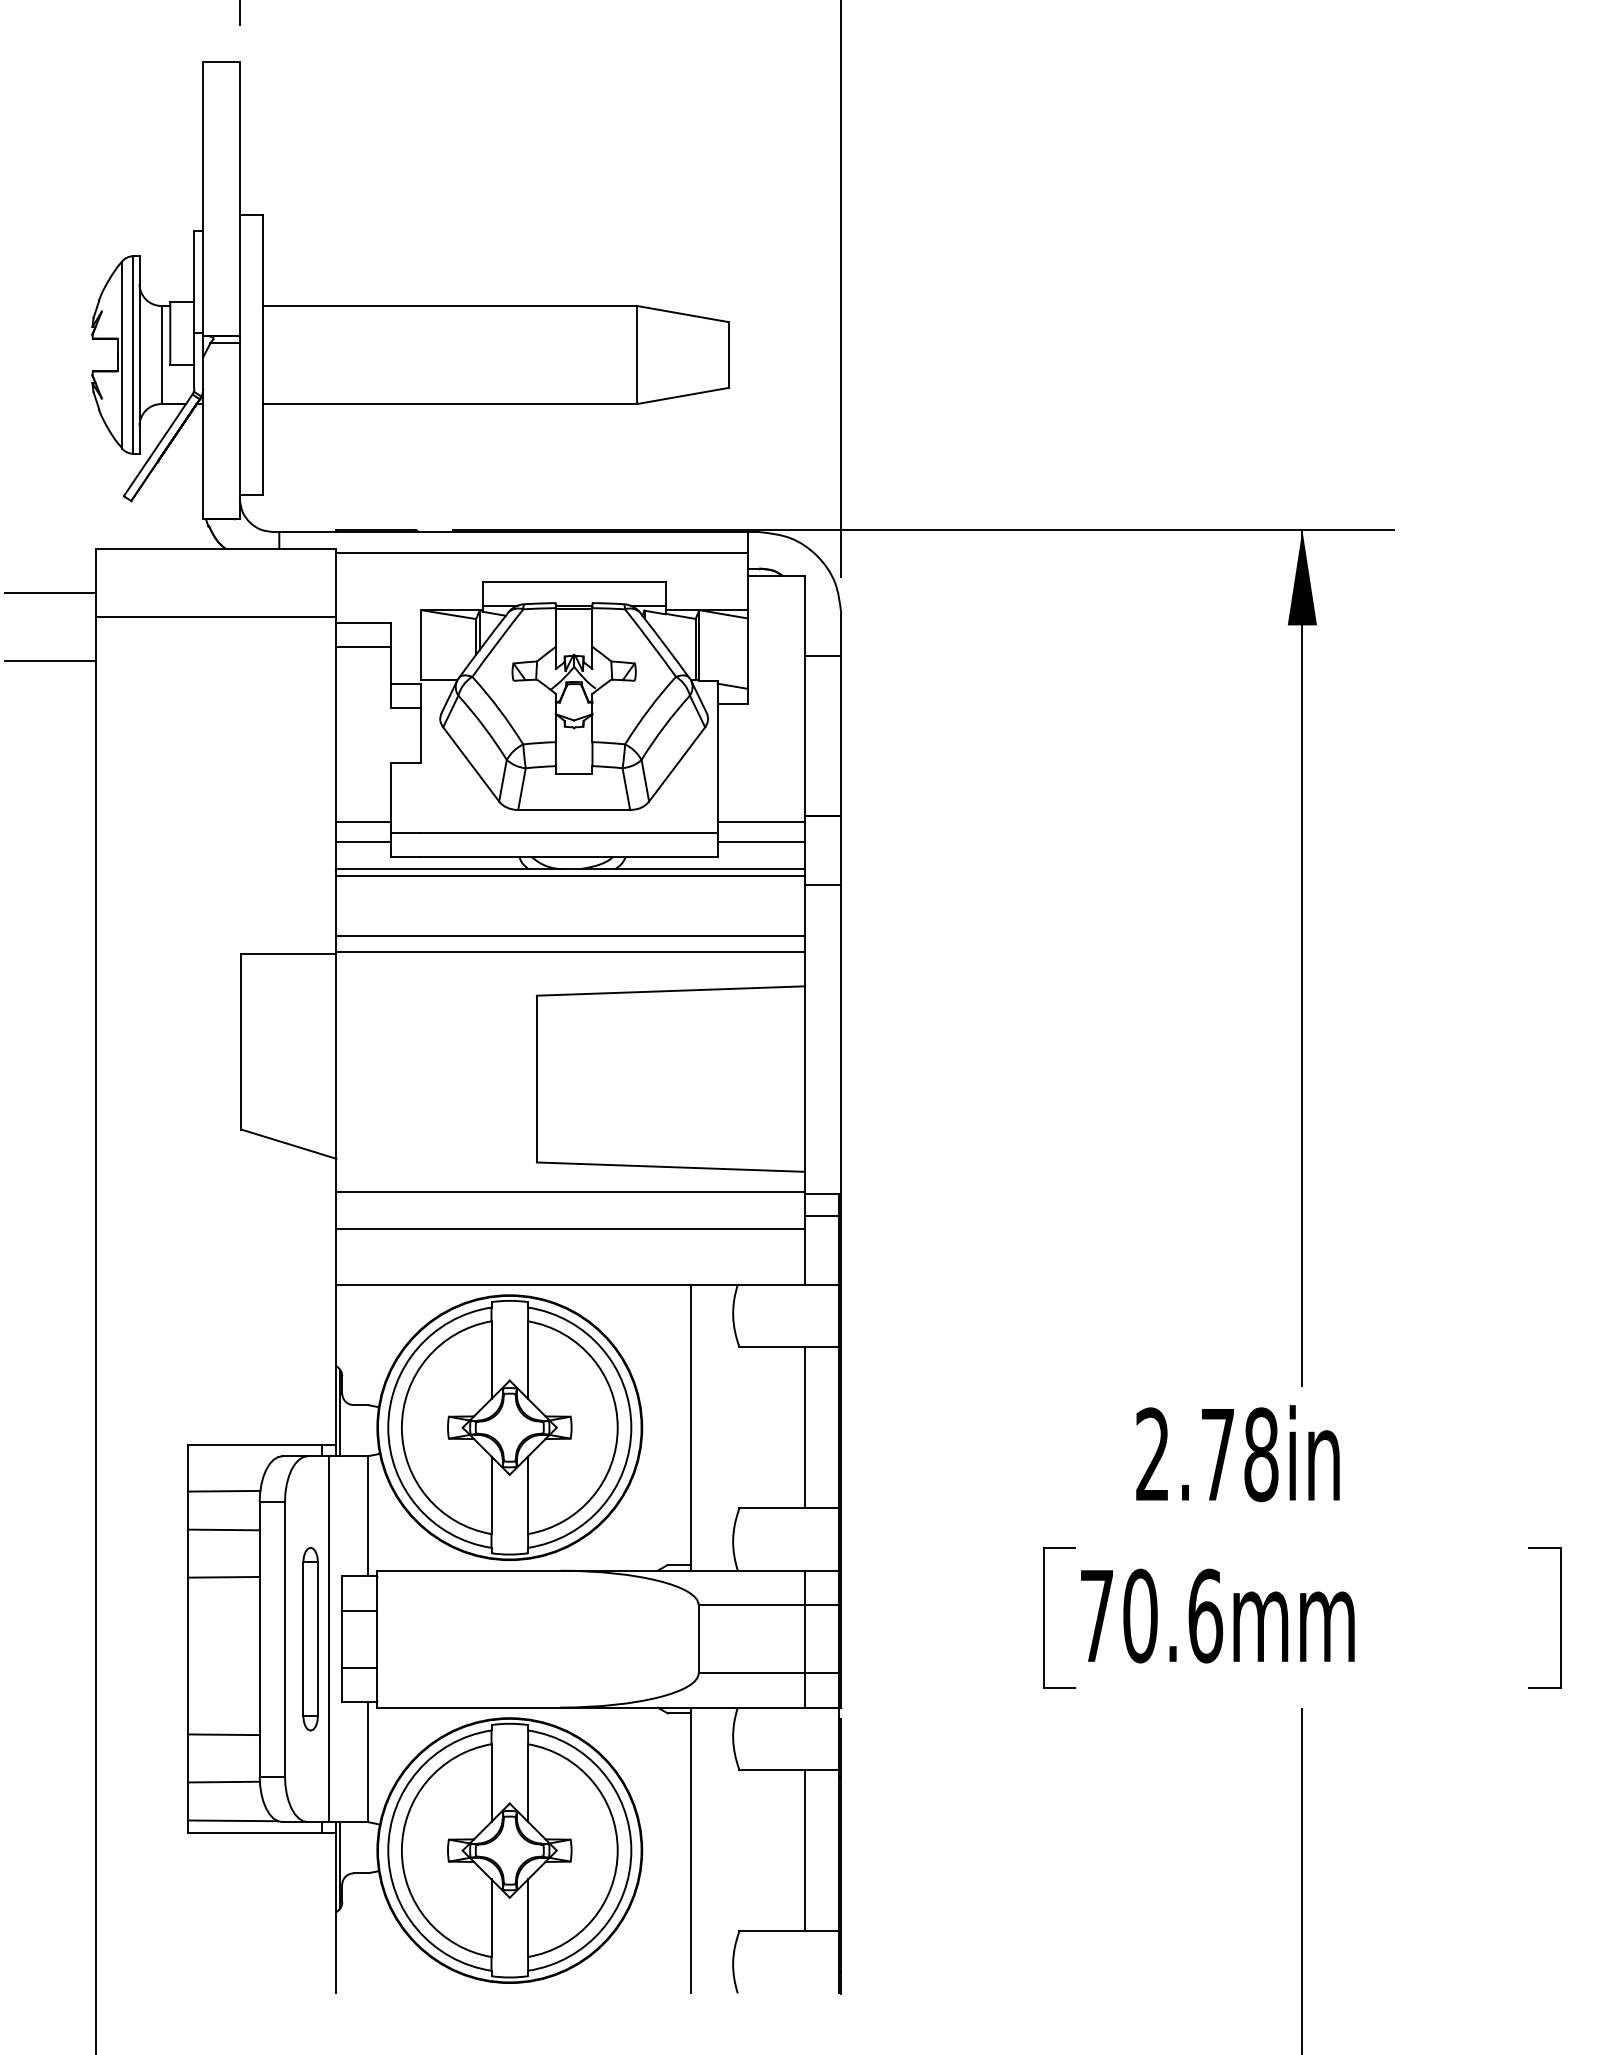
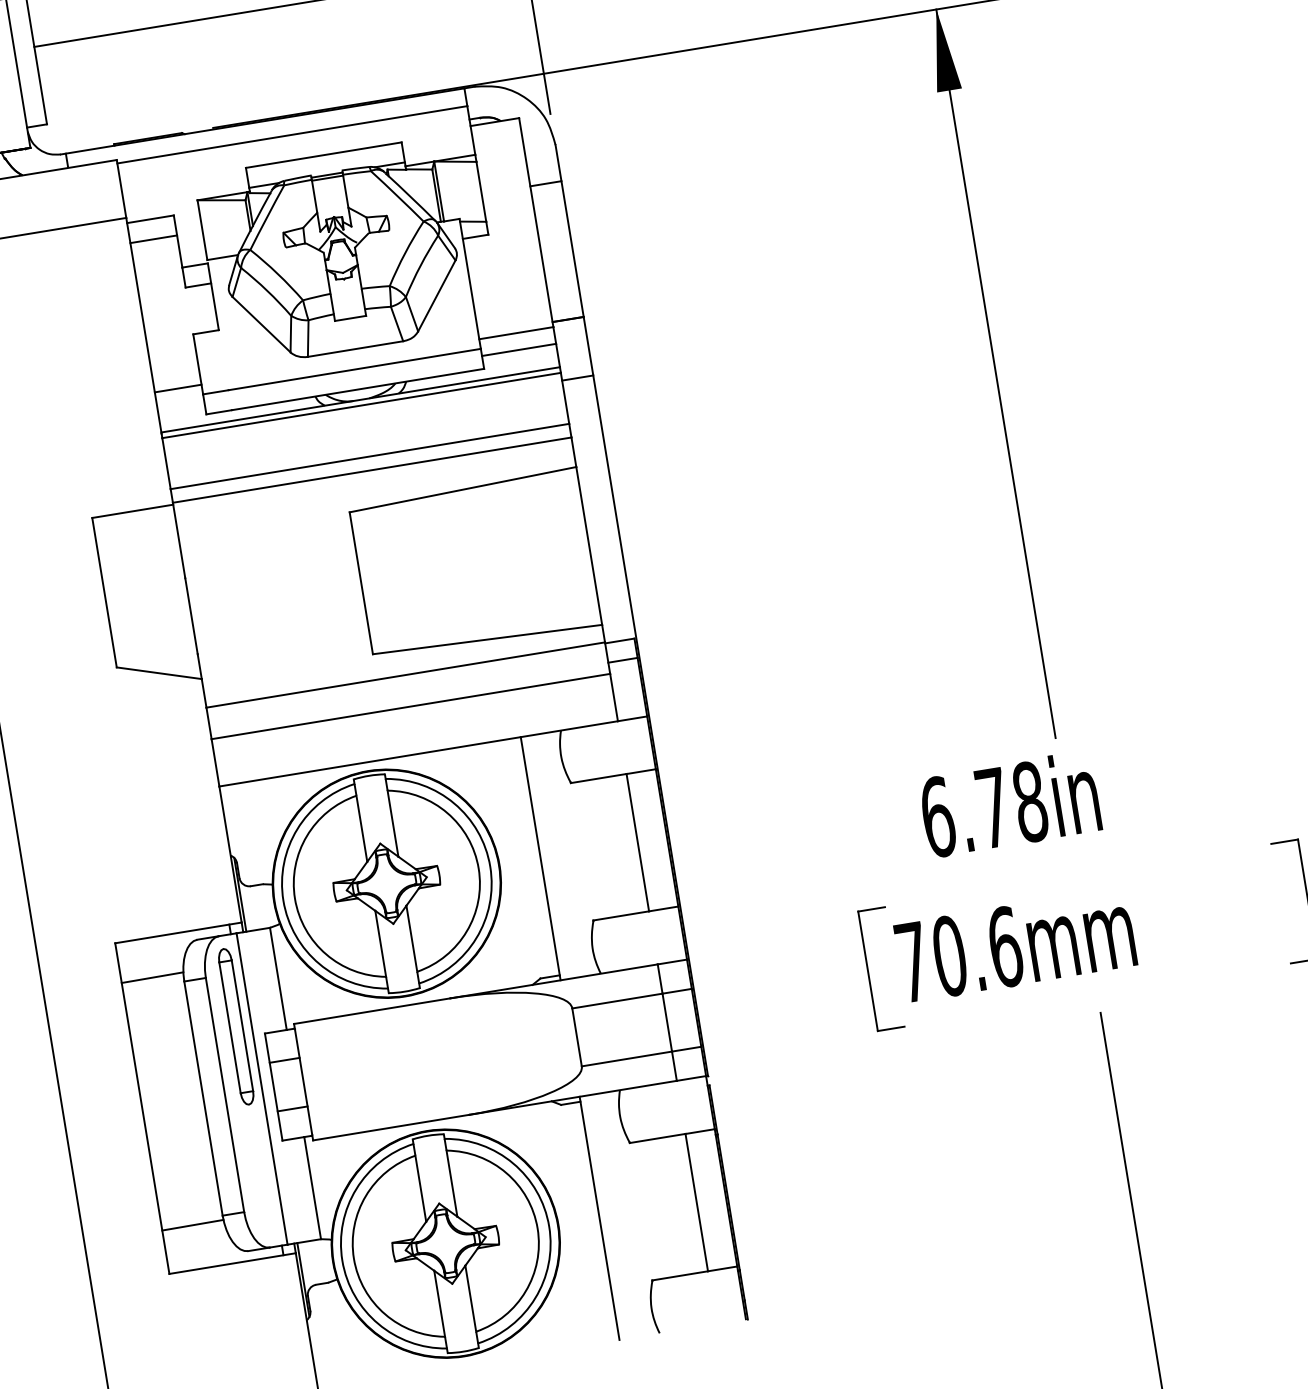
line: (363, 841) -> (180, 405), removed
text: (1153, 1454) -> (938, 816), 2.78in -> 6.78in
line: (223, 1529) -> (157, 1010), removed
line: (223, 1576) -> (163, 1050), removed
part: (310, 1638) -> (236, 1026), moved
line: (223, 1734) -> (185, 1184), removed
line: (232, 1820) -> (205, 1256), removed

